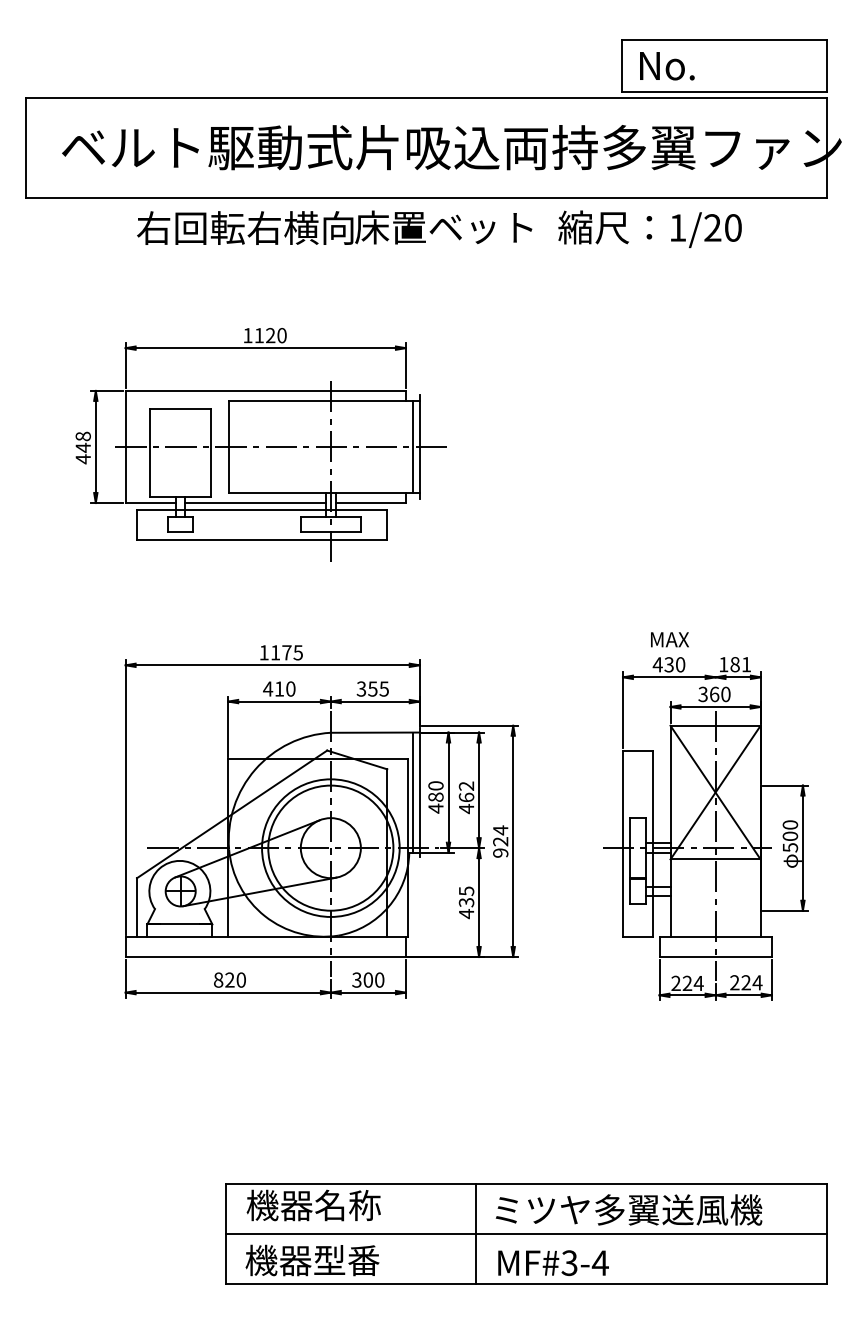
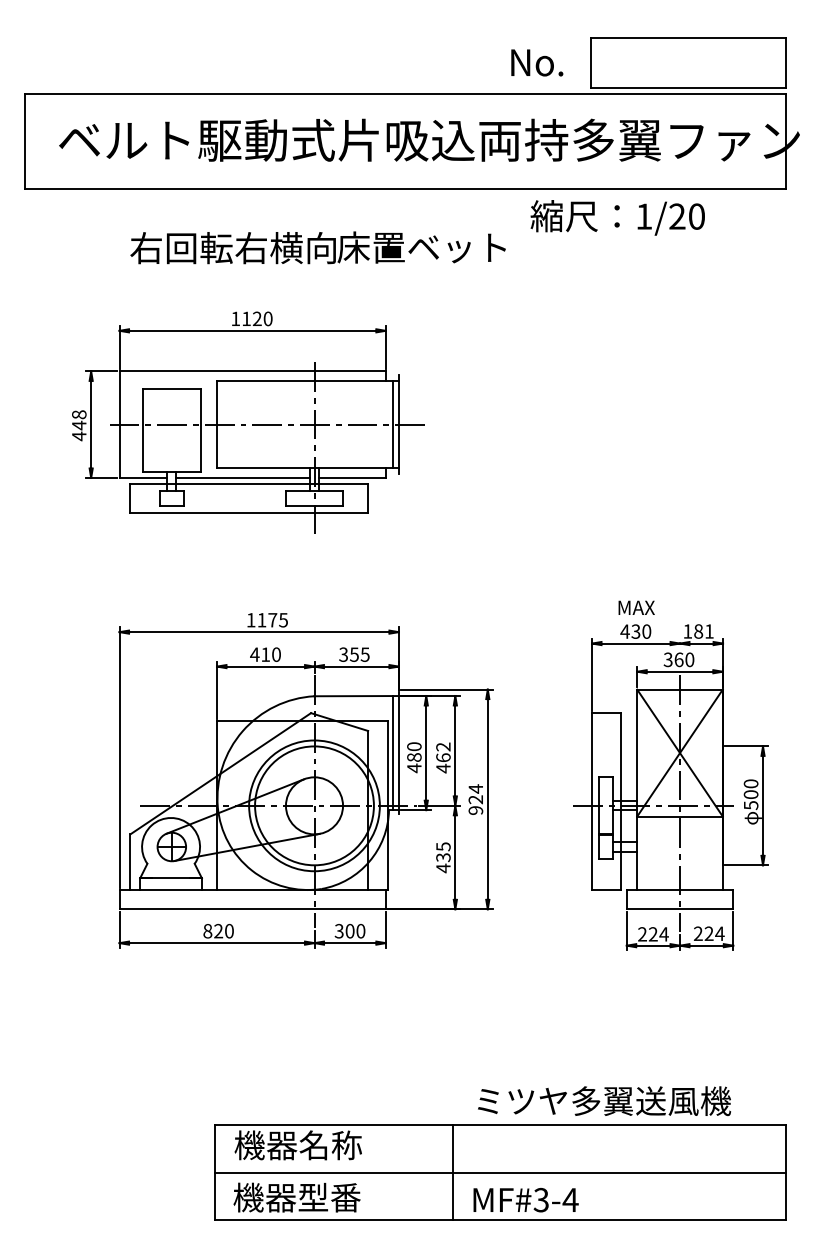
text: (667, 66) -> (537, 63), moved
text: (334, 227) -> (317, 247), moved
text: (628, 1209) -> (603, 1100), moved

